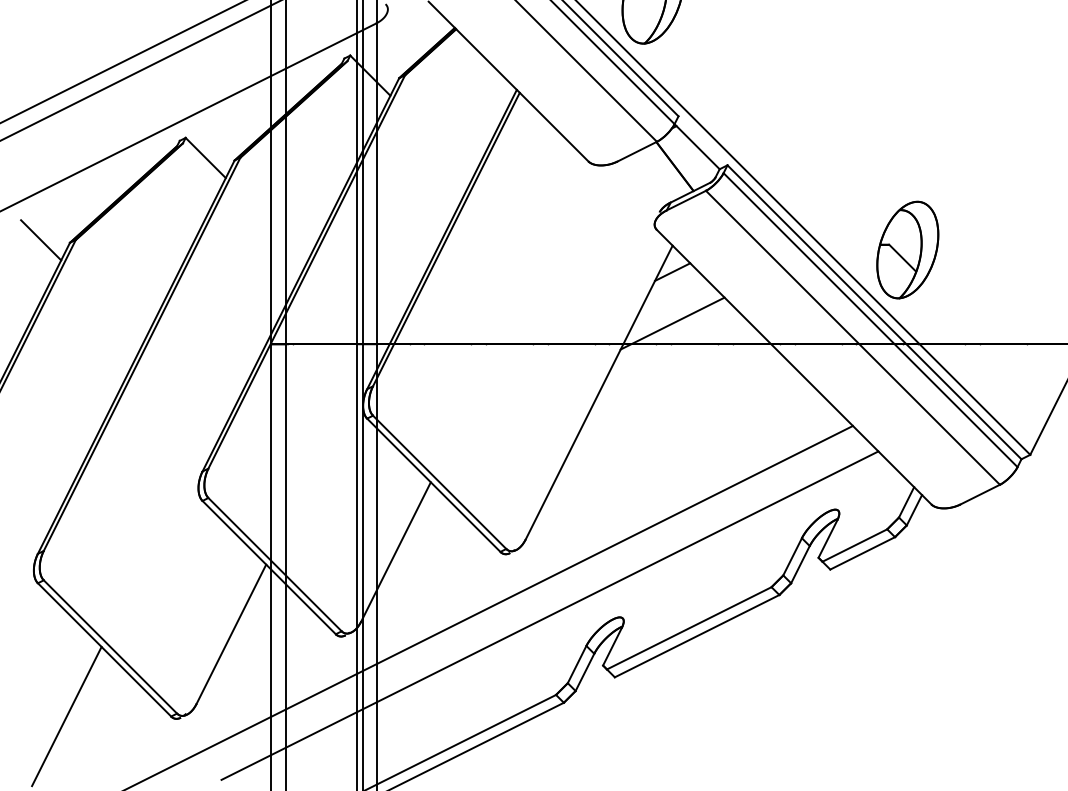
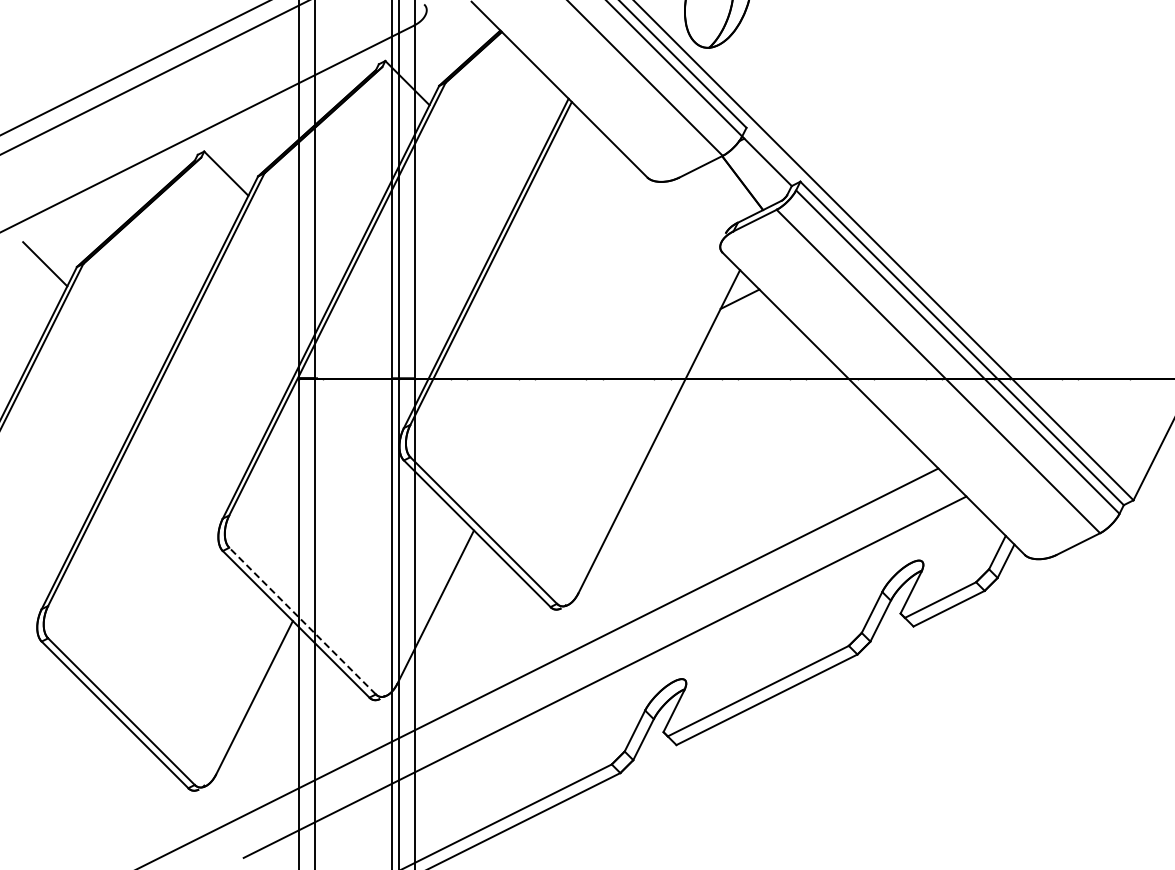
part: (907, 249) -> (998, 274), removed
line: (672, 323) -> (739, 355), removed
line: (274, 565) -> (302, 621), solid -> dashed
line: (66, 715) -> (73, 787), removed

